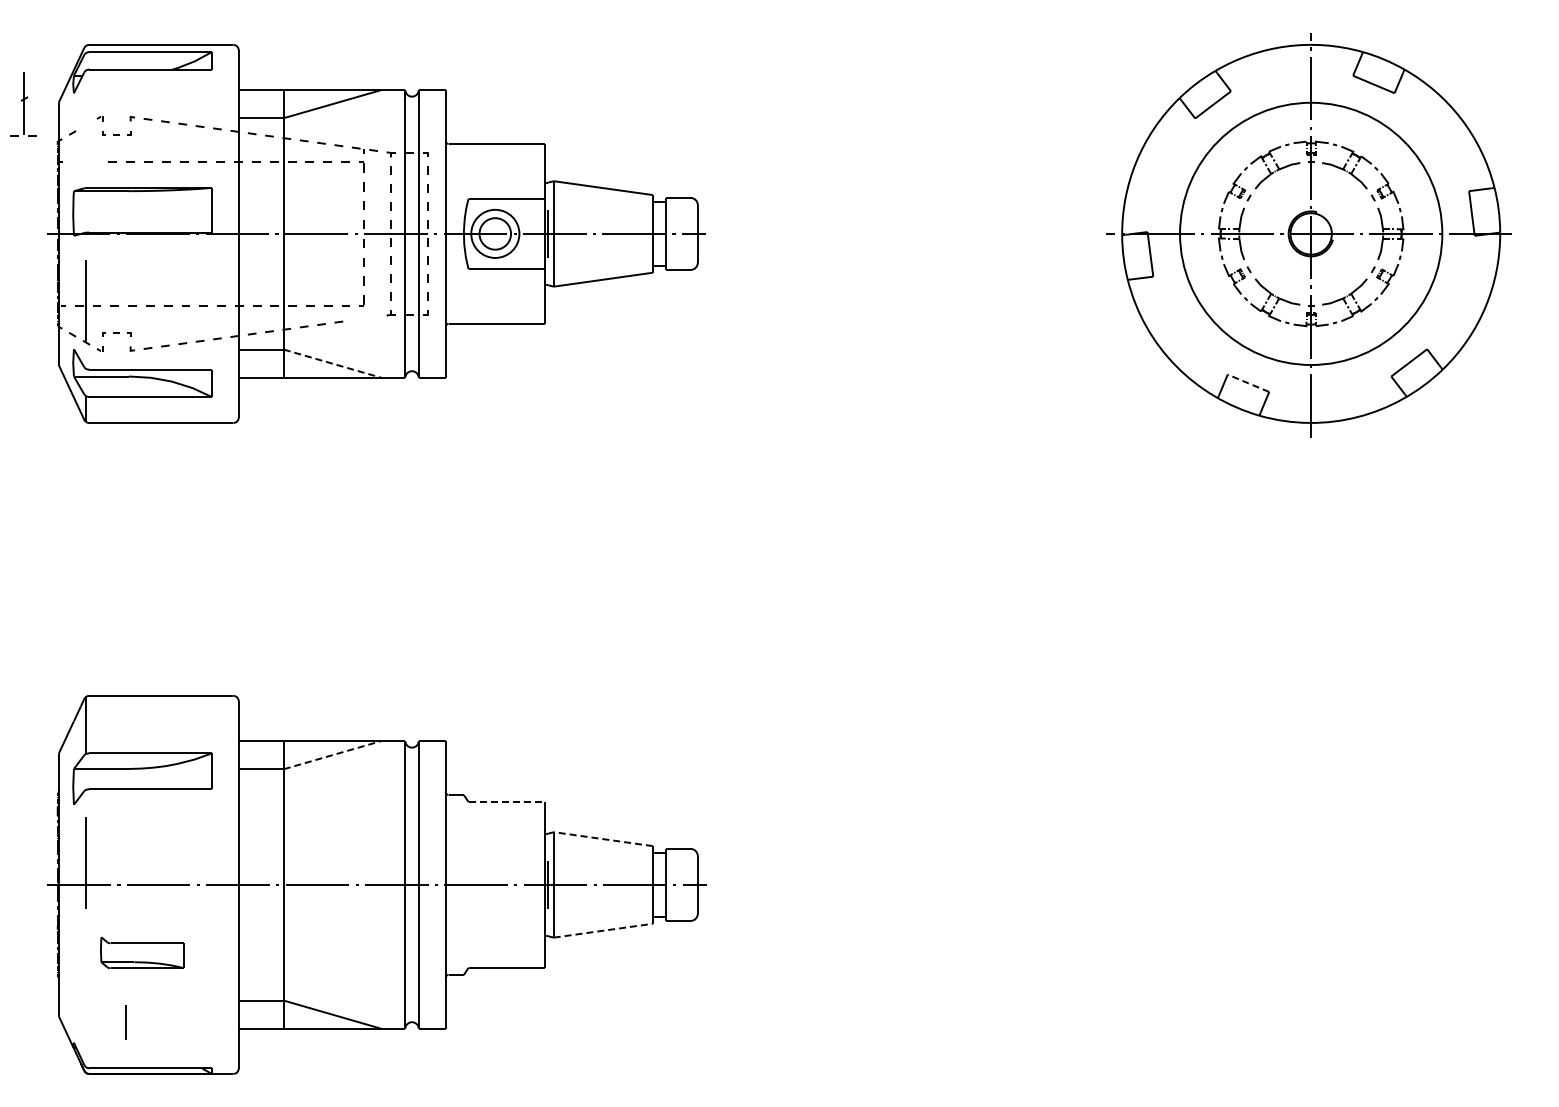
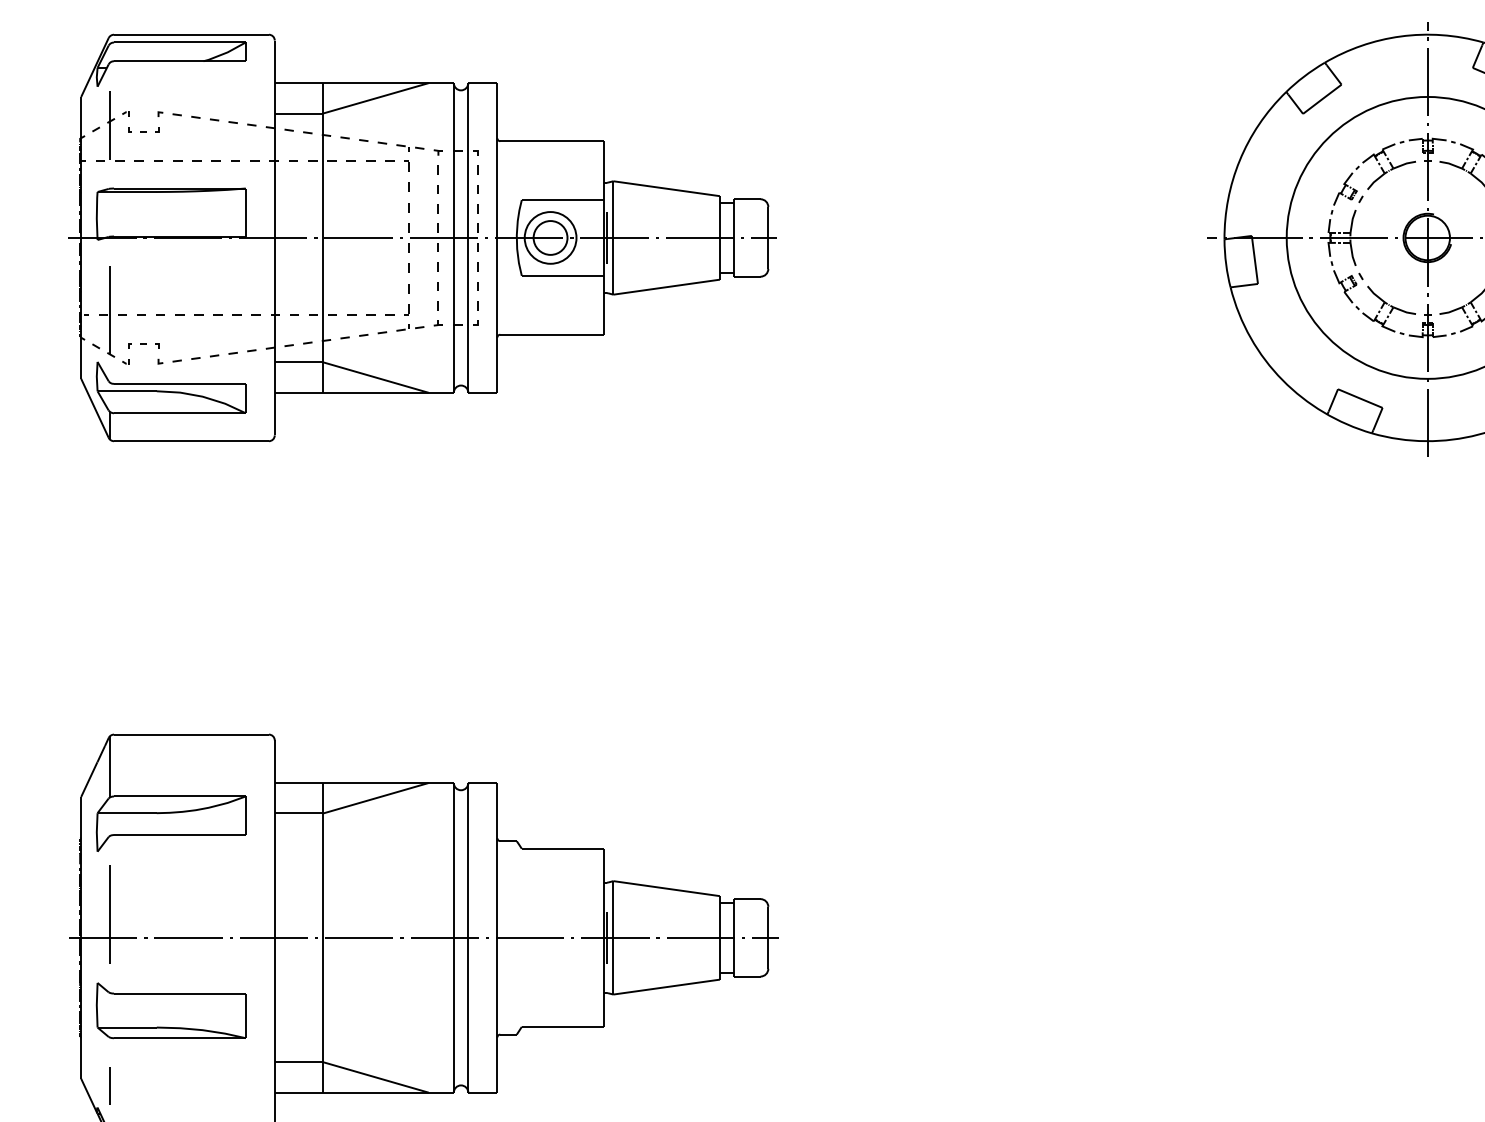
part: (23, 104) -> (109, 126), moved
part: (364, 317) -> (409, 327), added
line: (333, 363) -> (376, 377), dashed -> solid
line: (1248, 383) -> (1360, 398), dashed -> solid
line: (333, 754) -> (376, 797), dashed -> solid
line: (507, 802) -> (563, 849), dashed -> solid
line: (602, 839) -> (665, 889), dashed -> solid
line: (603, 930) -> (666, 986), dashed -> solid
part: (142, 952) -> (171, 1010), size x1.67
line: (125, 1022) -> (109, 1085), moved

